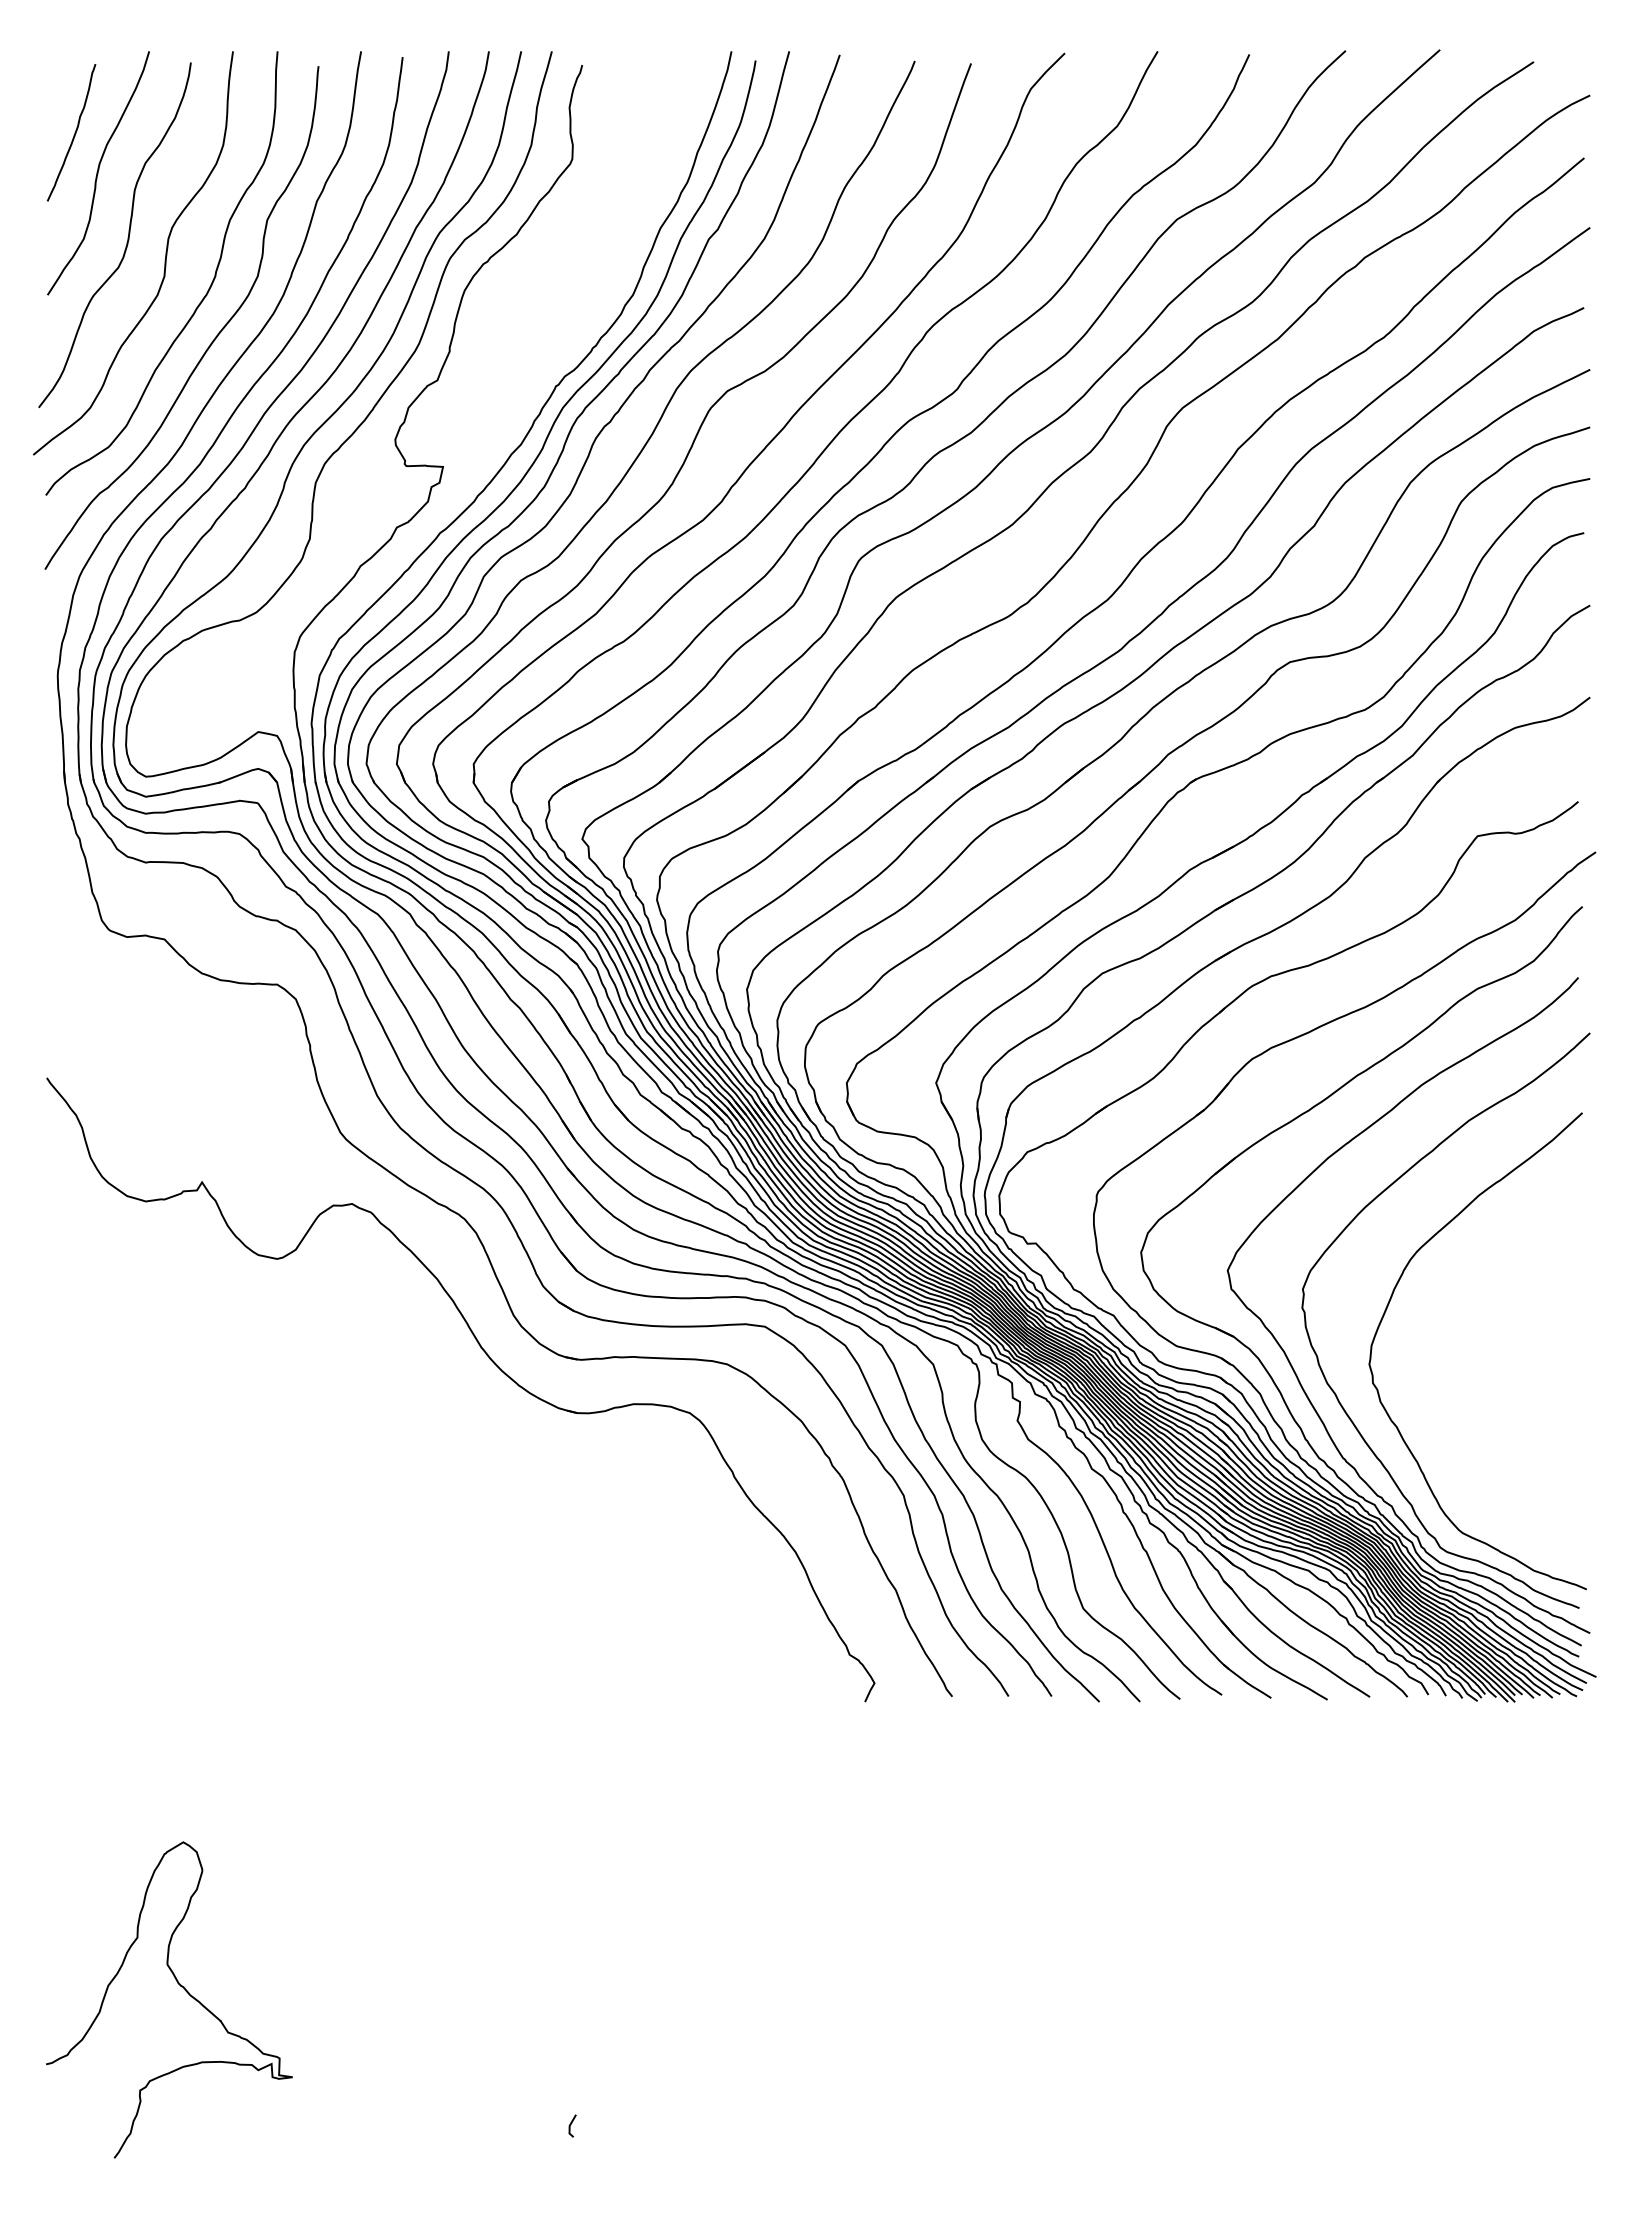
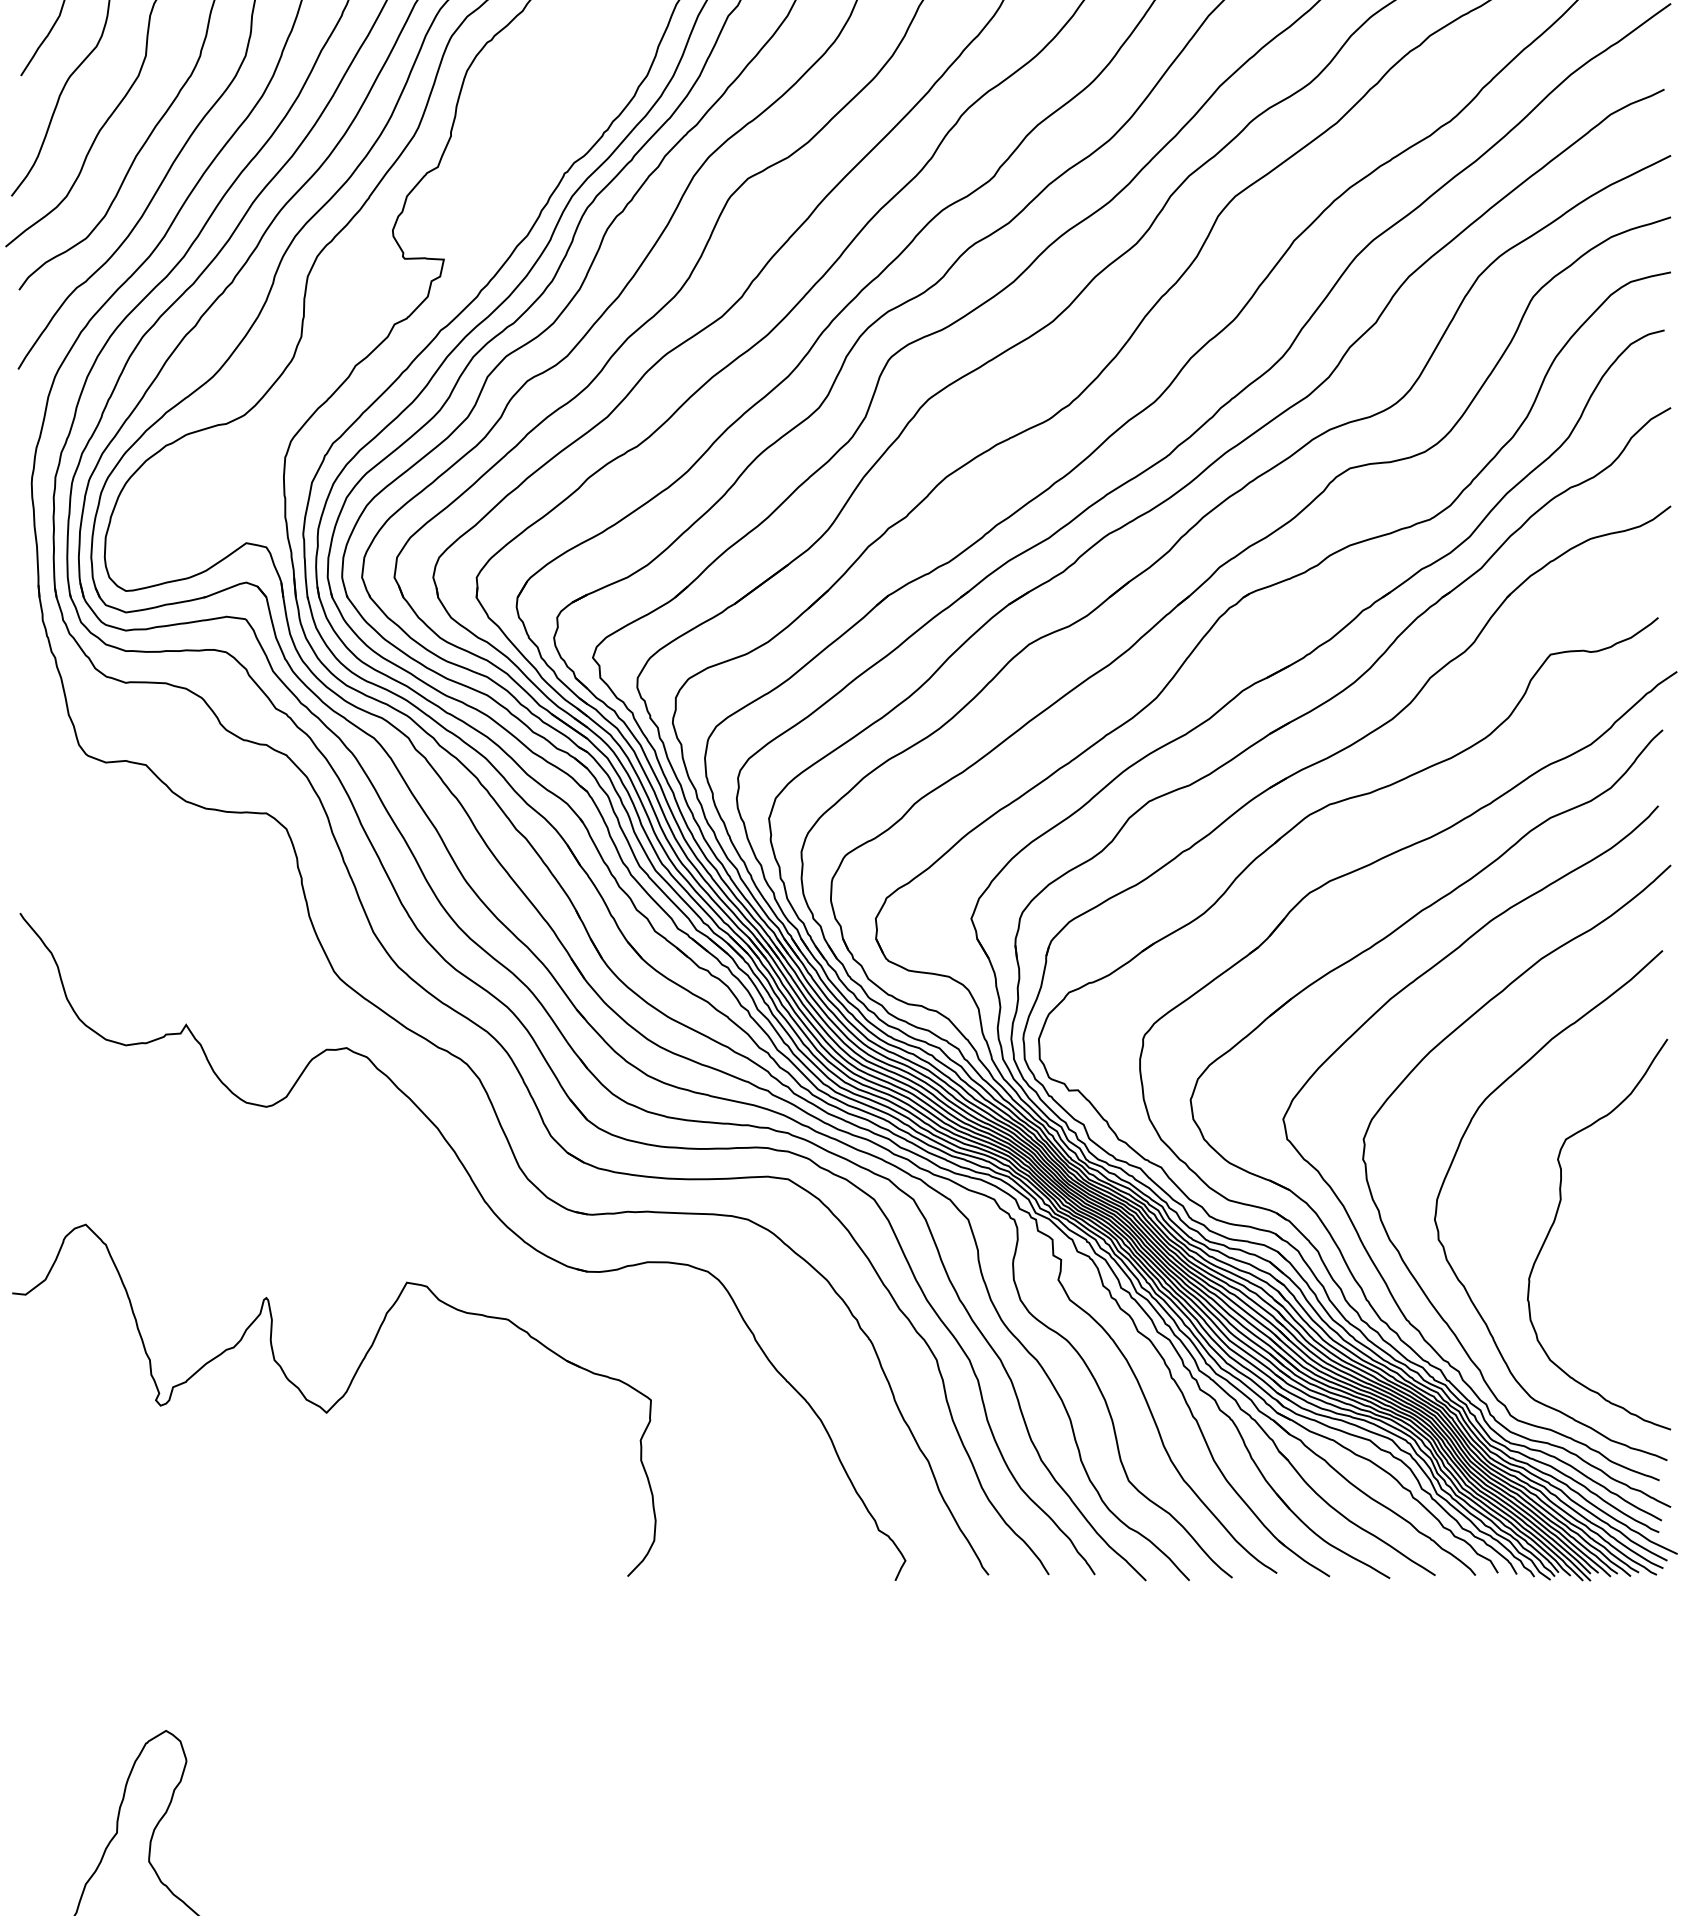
curve: (1482, 1365) -> (1555, 1220), added
part: (340, 1533) -> (334, 1400), added

